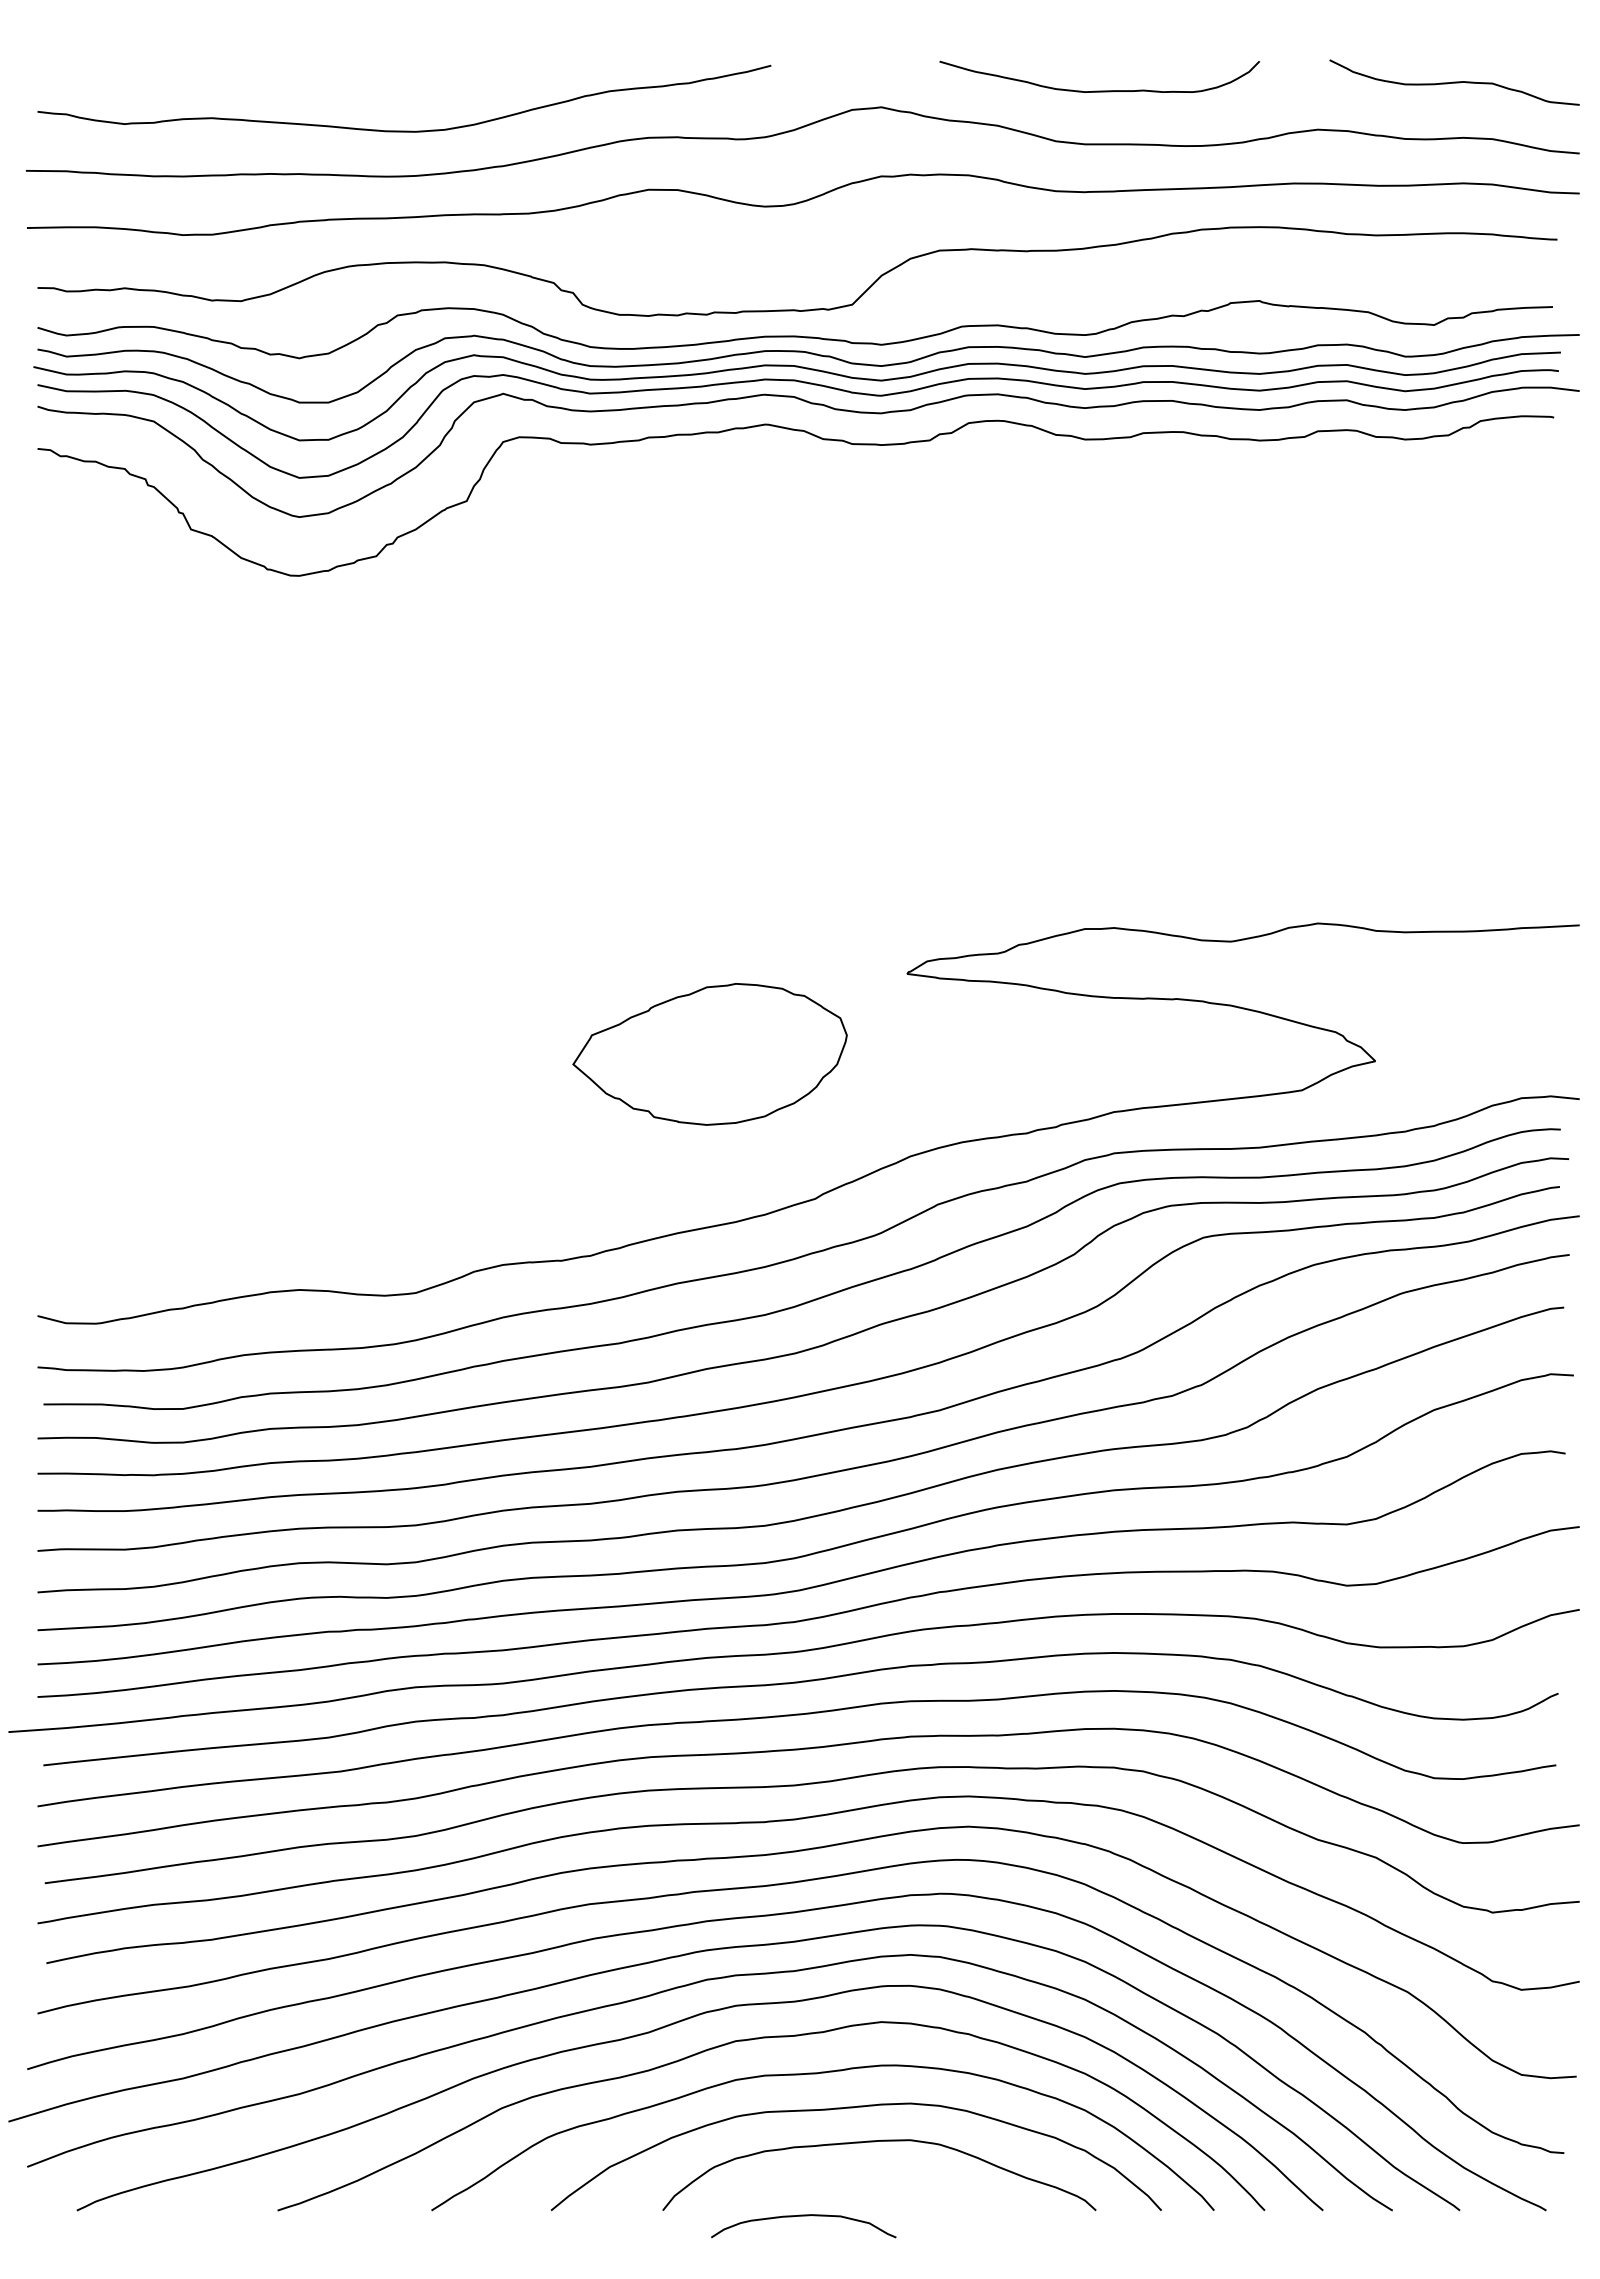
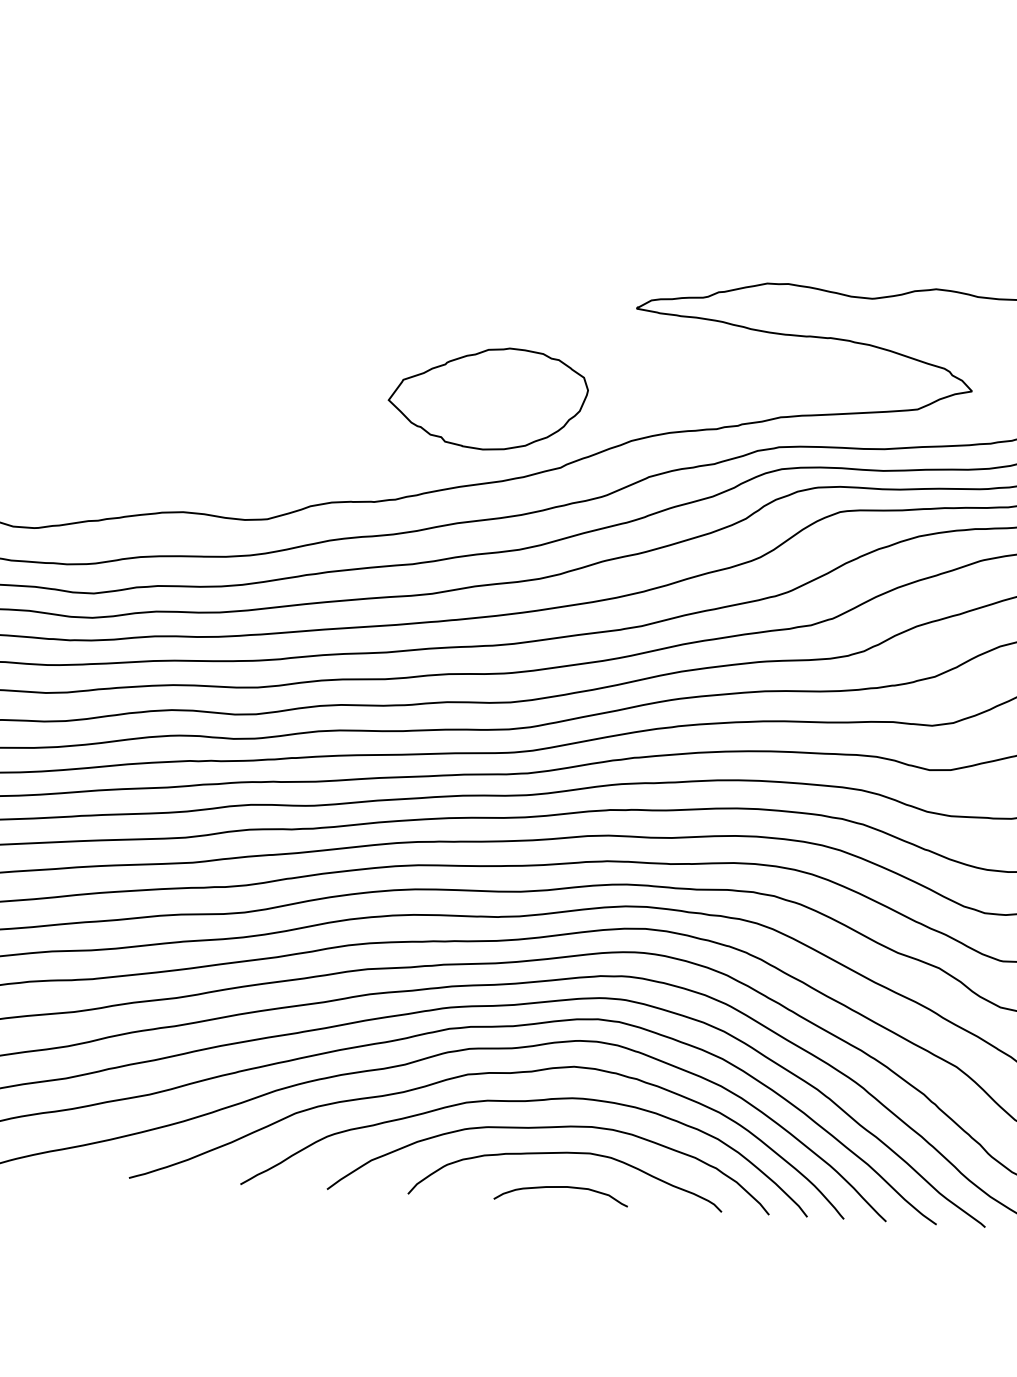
part: (709, 1054) -> (487, 398), moved
curve: (803, 2216) -> (561, 1187), moved

